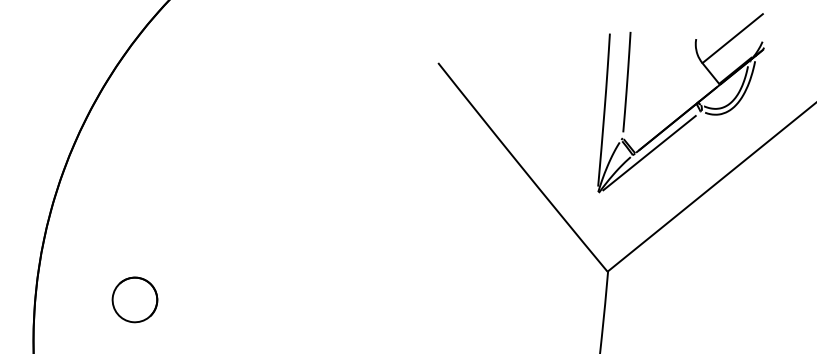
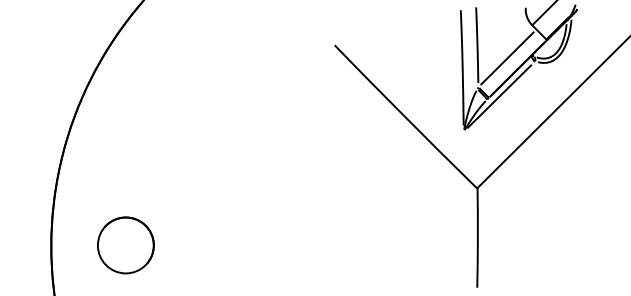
line: (665, 103) -> (507, 58), added
part: (134, 299) -> (125, 245), size x1.67

